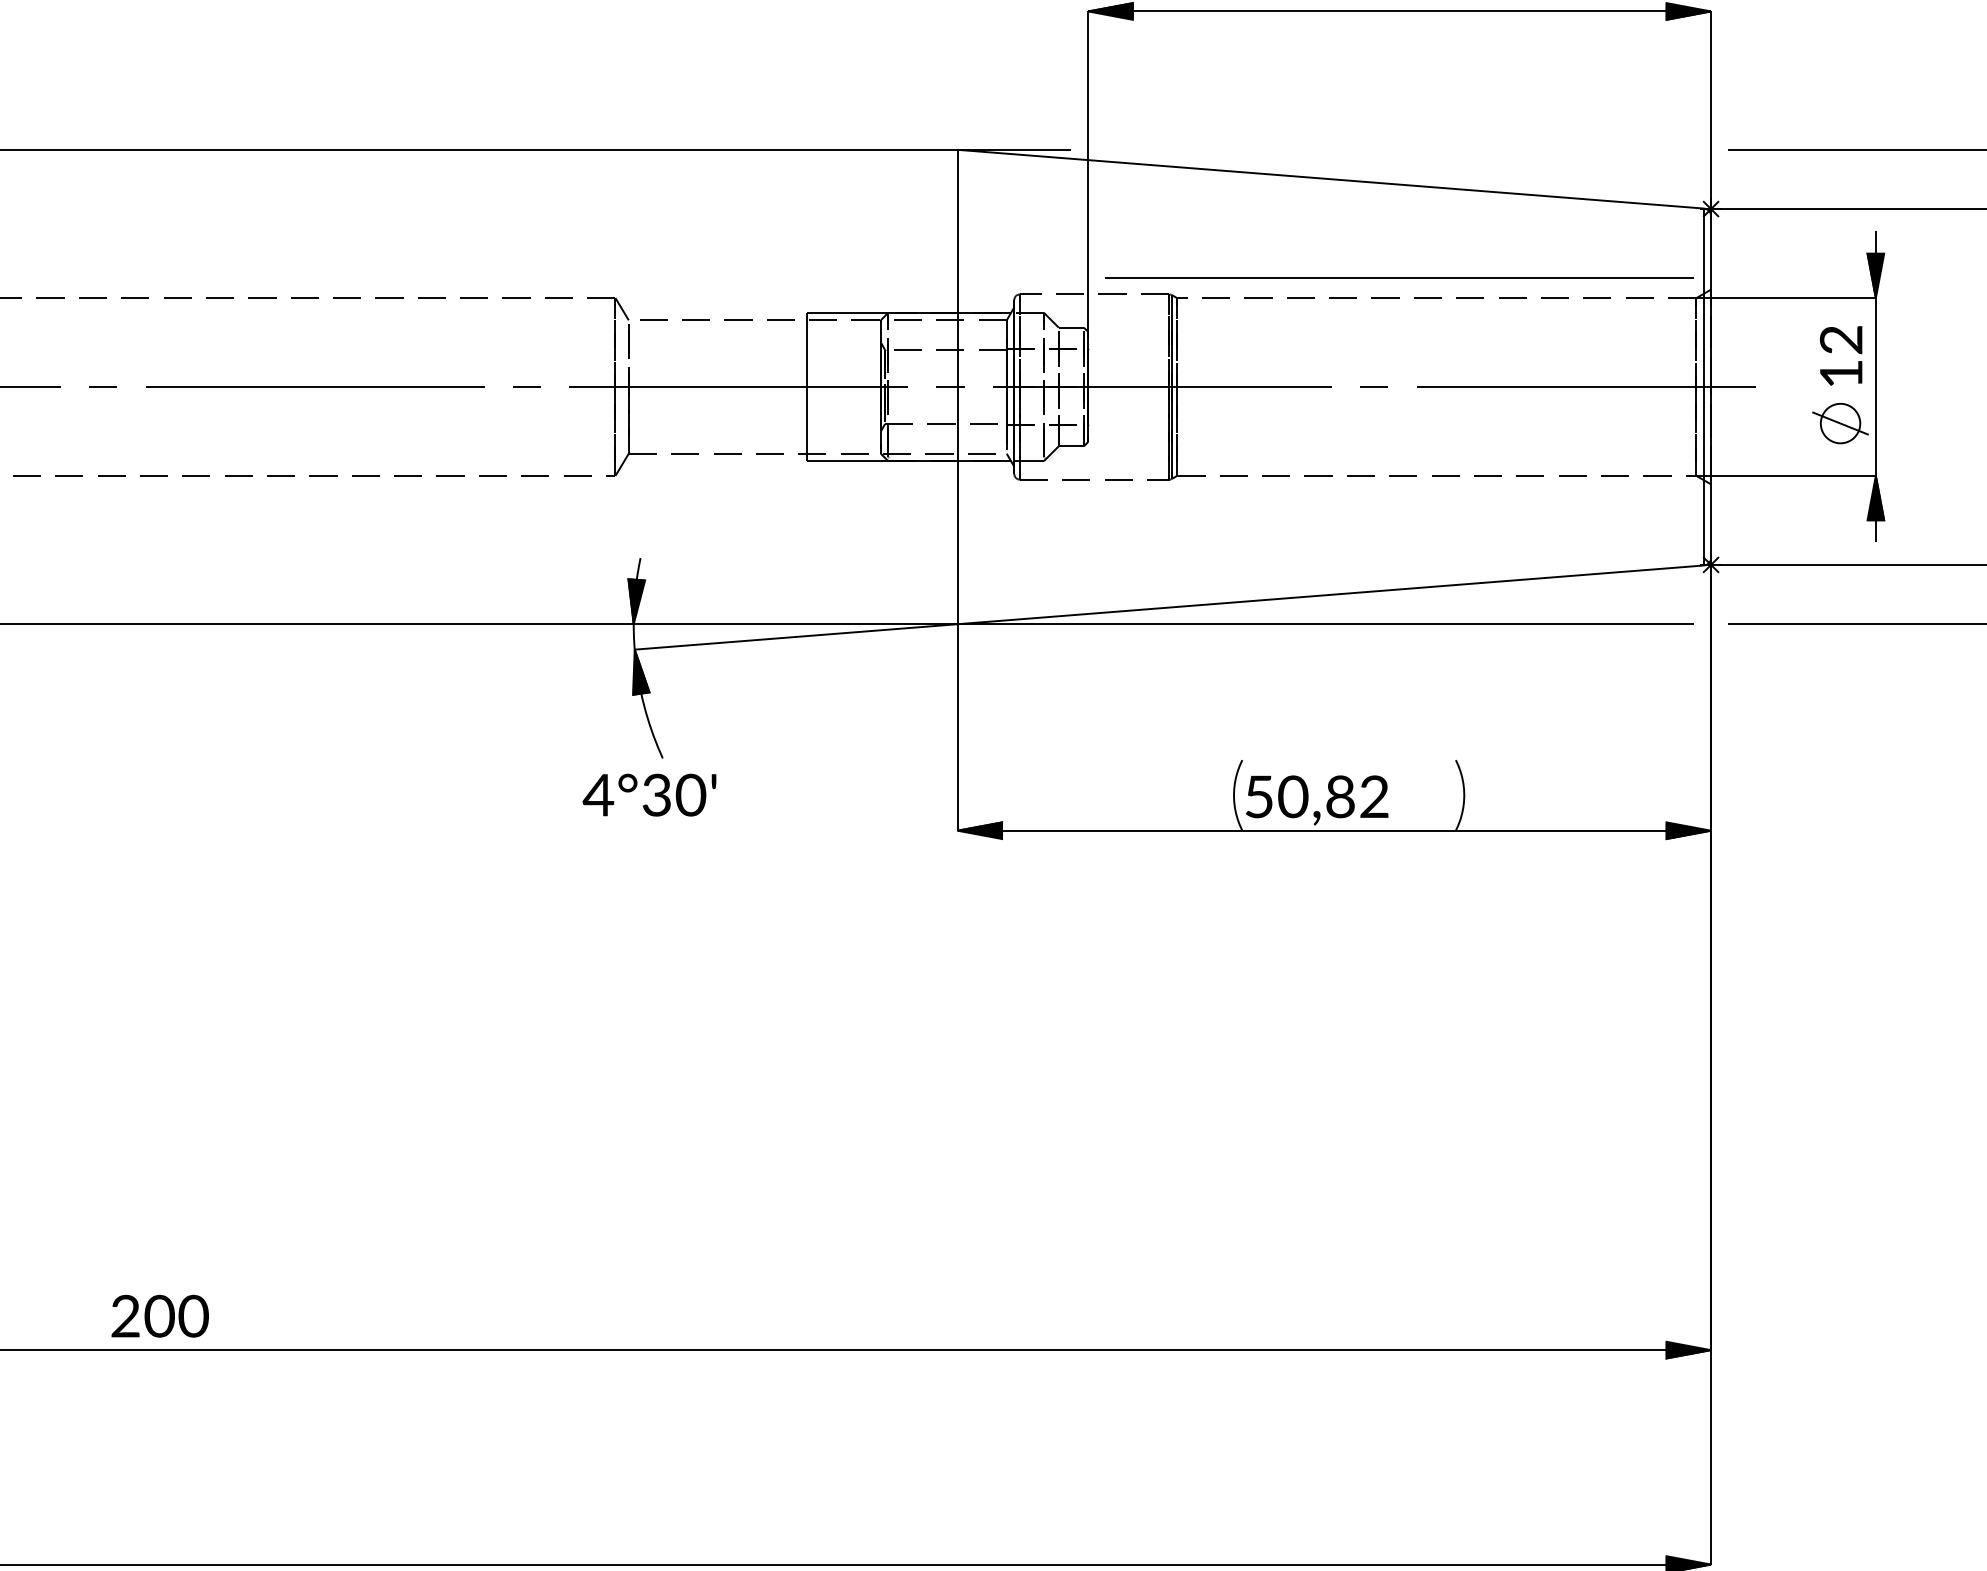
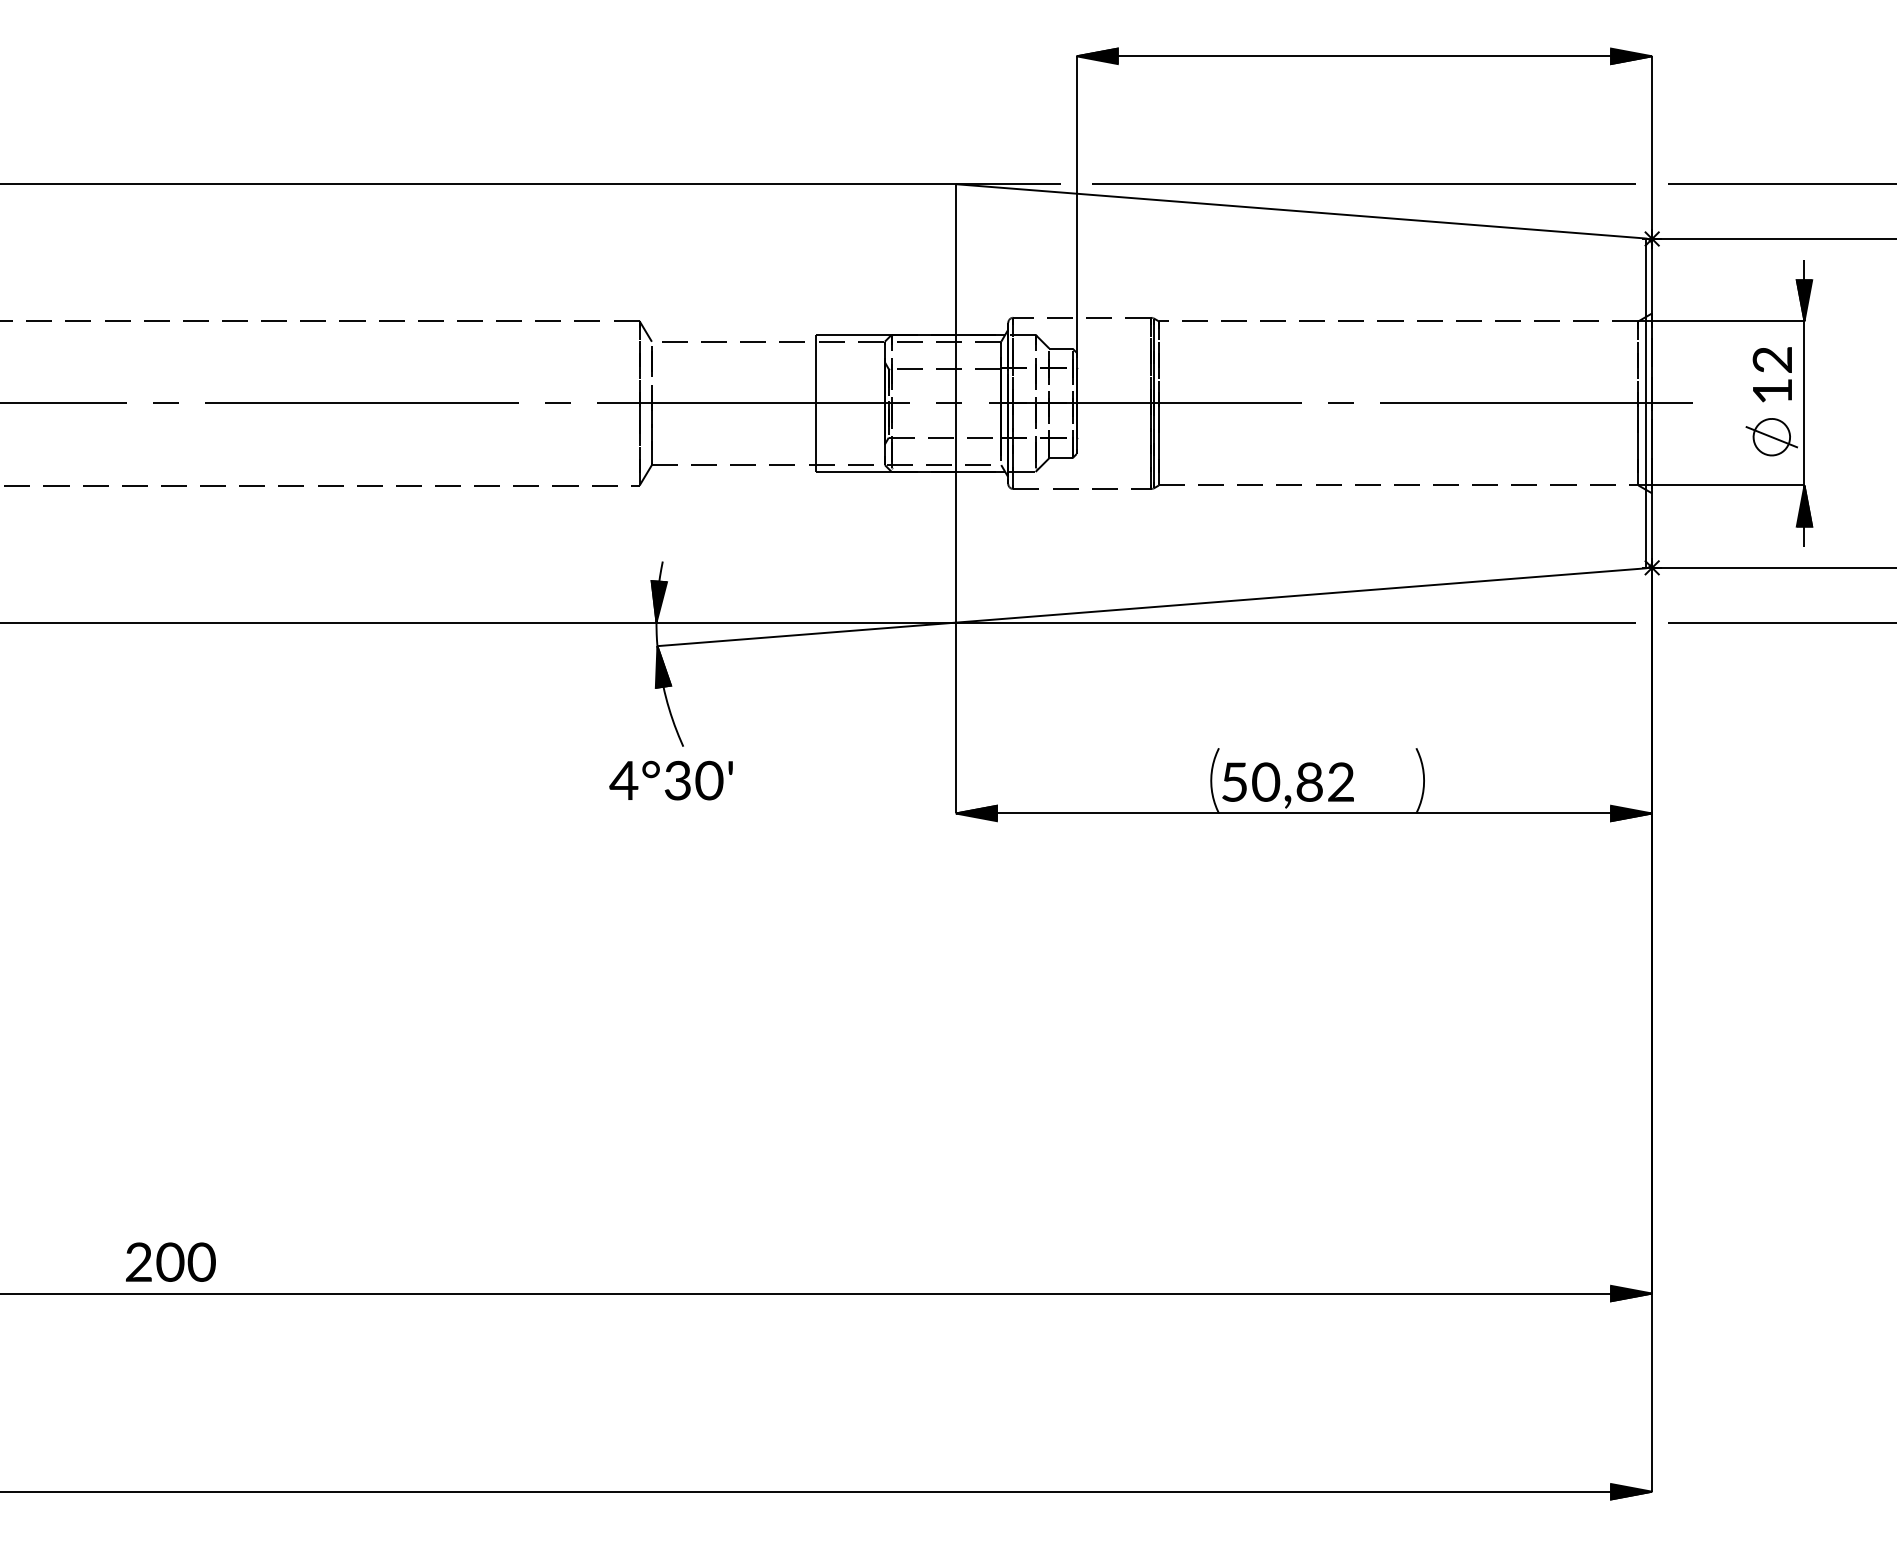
line: (1398, 276) -> (1363, 183), moved
text: (159, 1315) -> (170, 1261), moved

